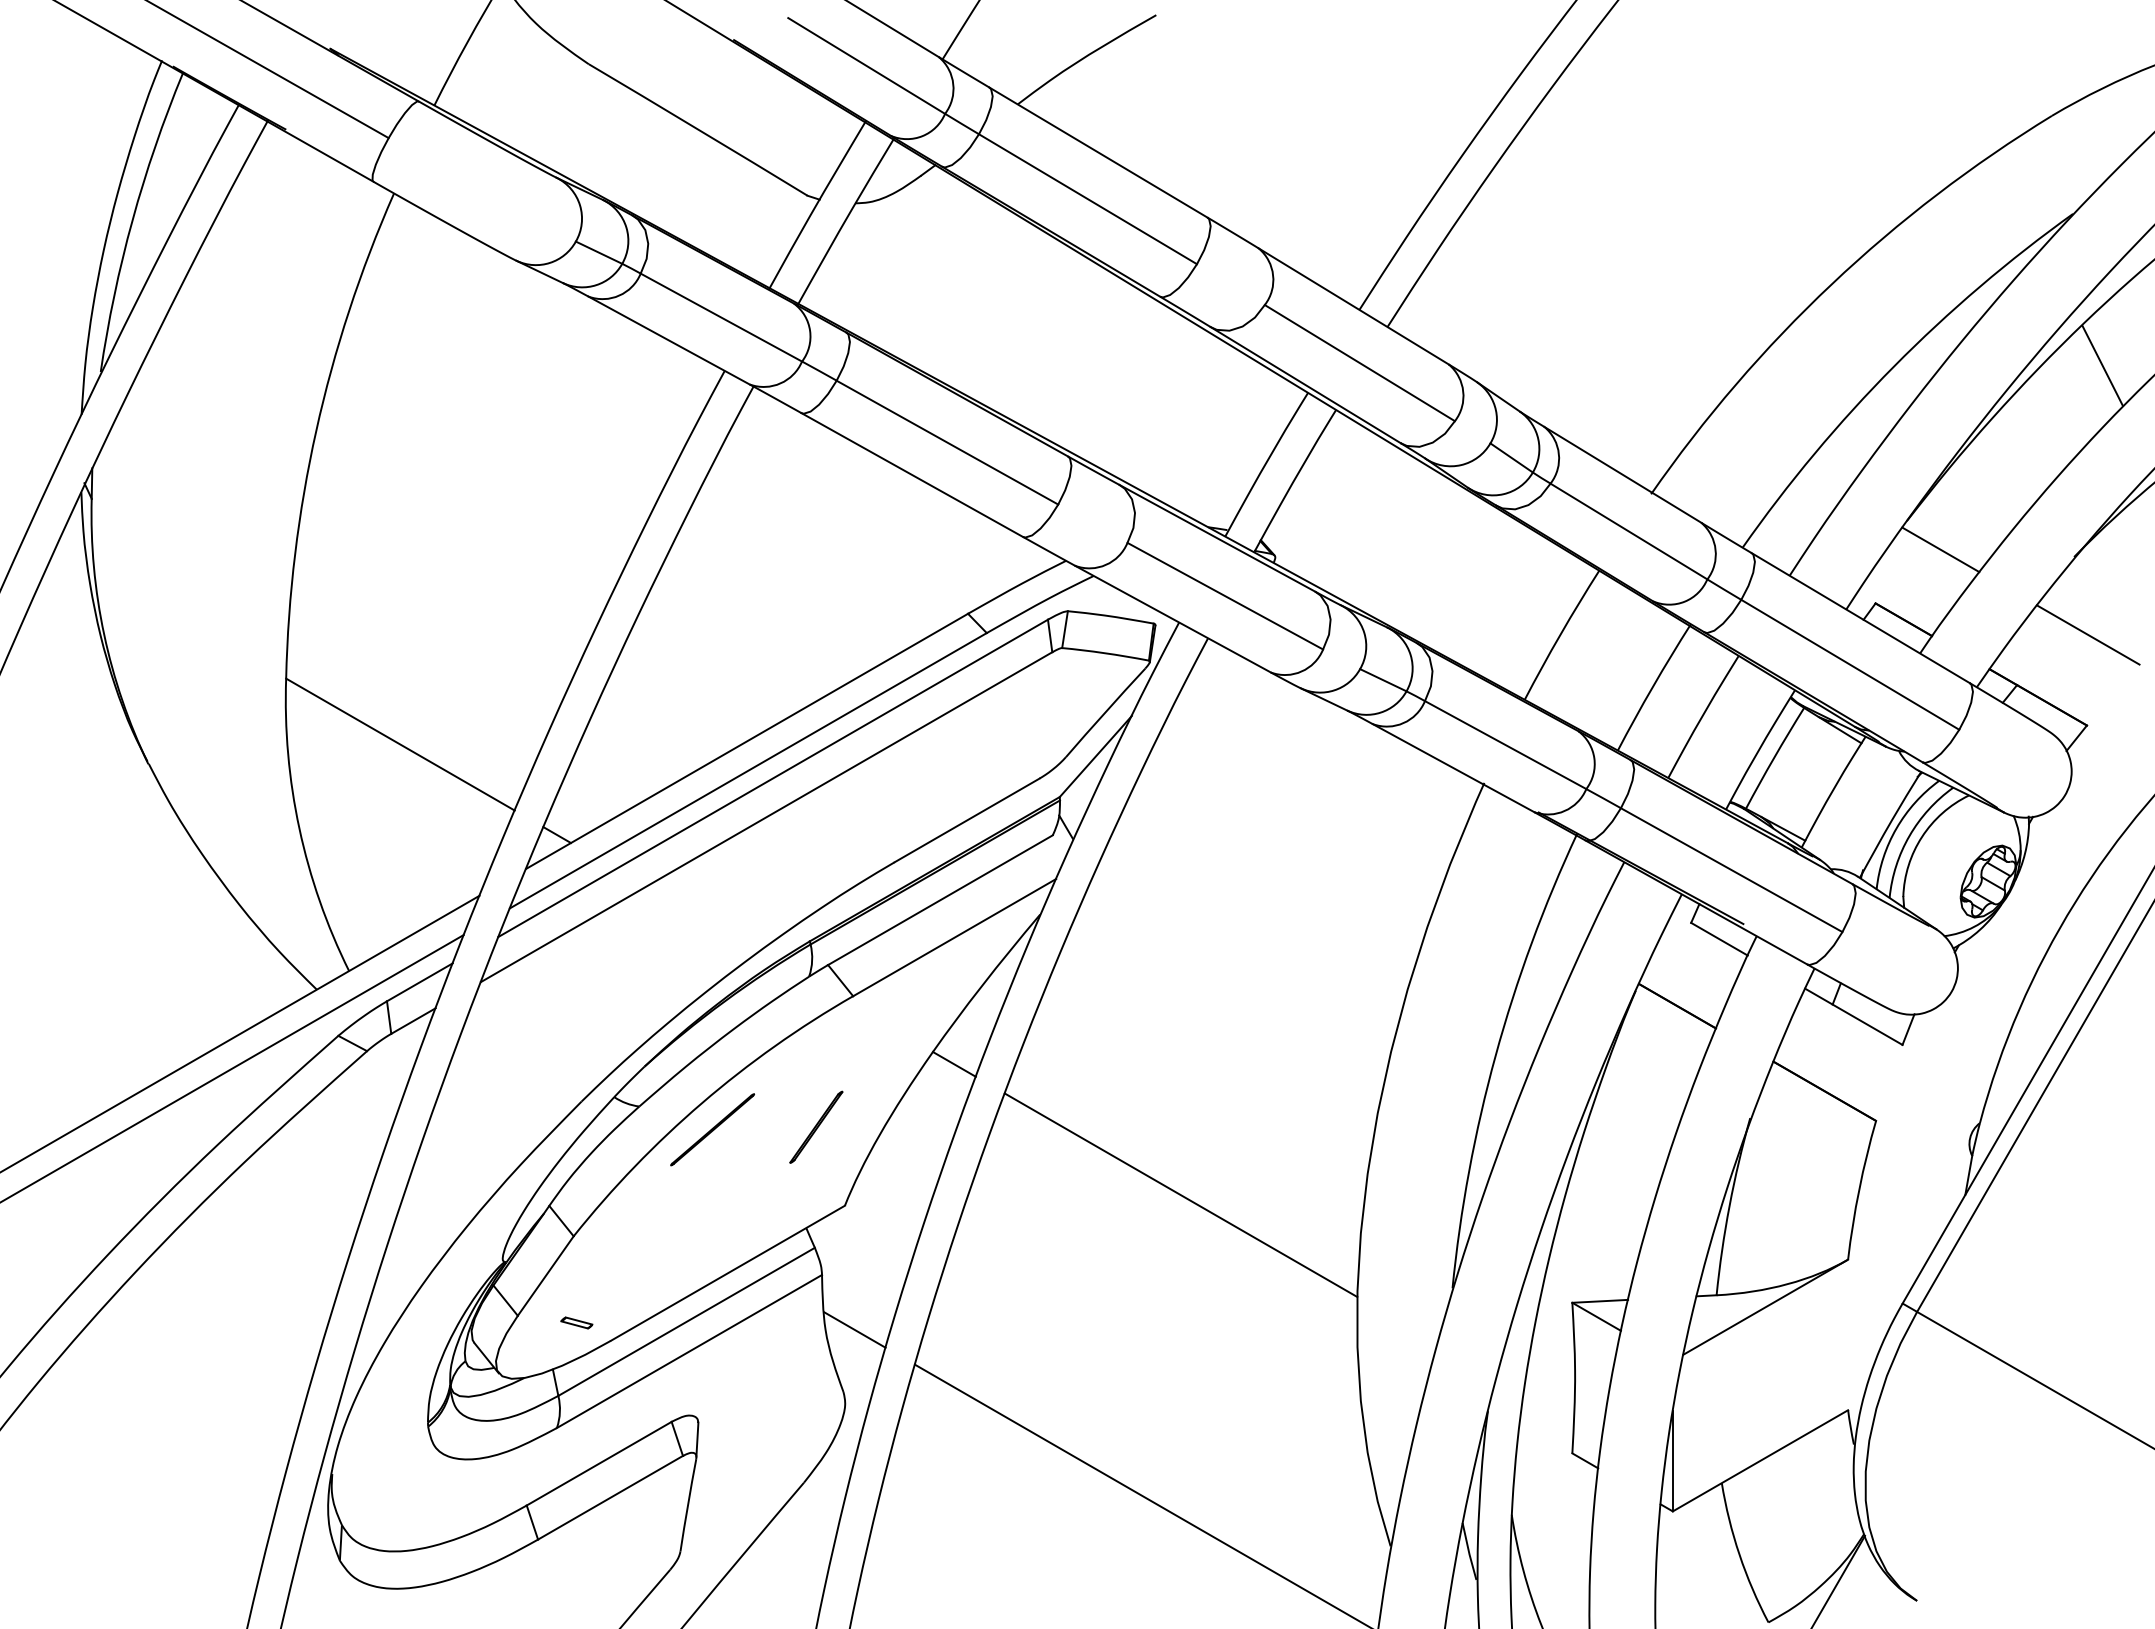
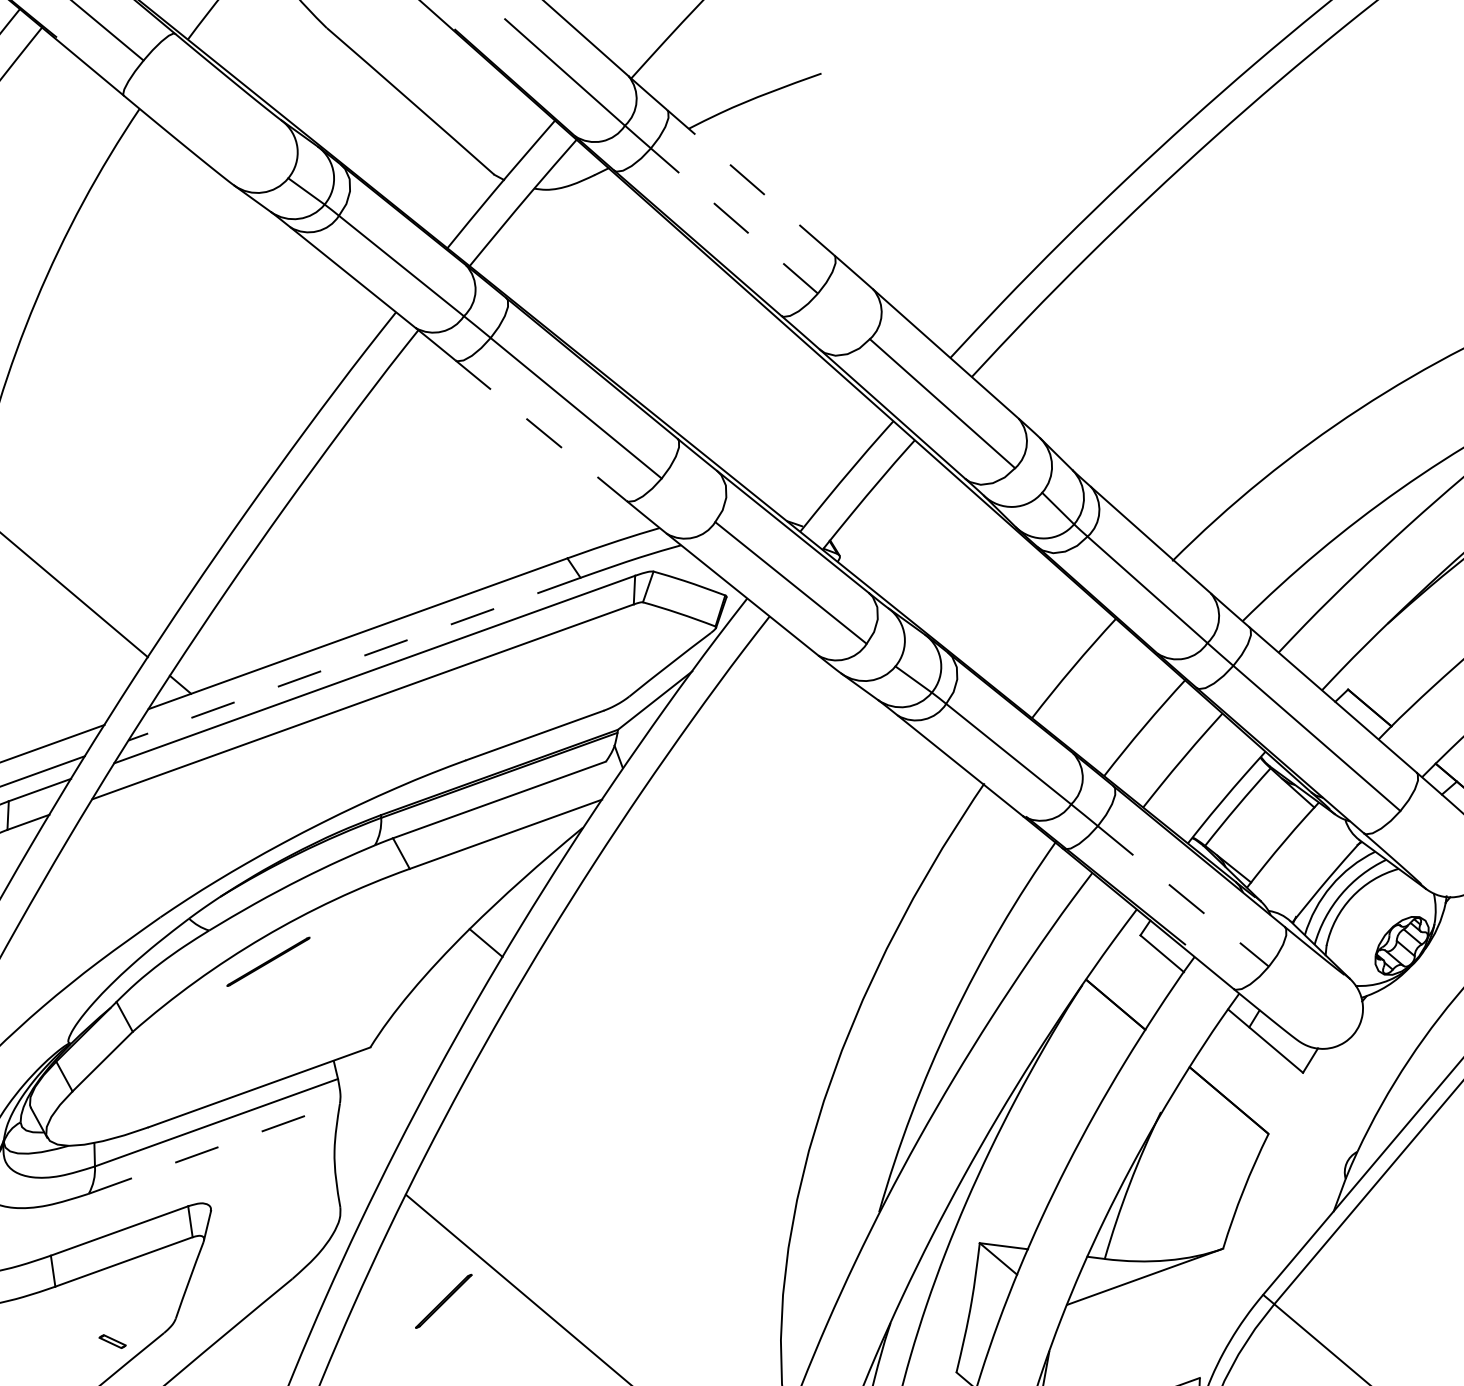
line: (1098, 152) -> (750, 182), solid -> dashed
line: (1087, 199) -> (733, 221), solid -> dashed
line: (912, 475) -> (541, 431), solid -> dashed
line: (1940, 549) -> (1412, 653), removed
line: (747, 770) -> (353, 658), solid -> dashed
line: (1731, 870) -> (1183, 896), solid -> dashed
part: (816, 1126) -> (444, 1300), moved
line: (1180, 1195) -> (659, 1090), removed
part: (576, 1322) -> (112, 1341), moved
line: (854, 1329) -> (359, 1155), removed
line: (689, 1351) -> (214, 1148), solid -> dashed

